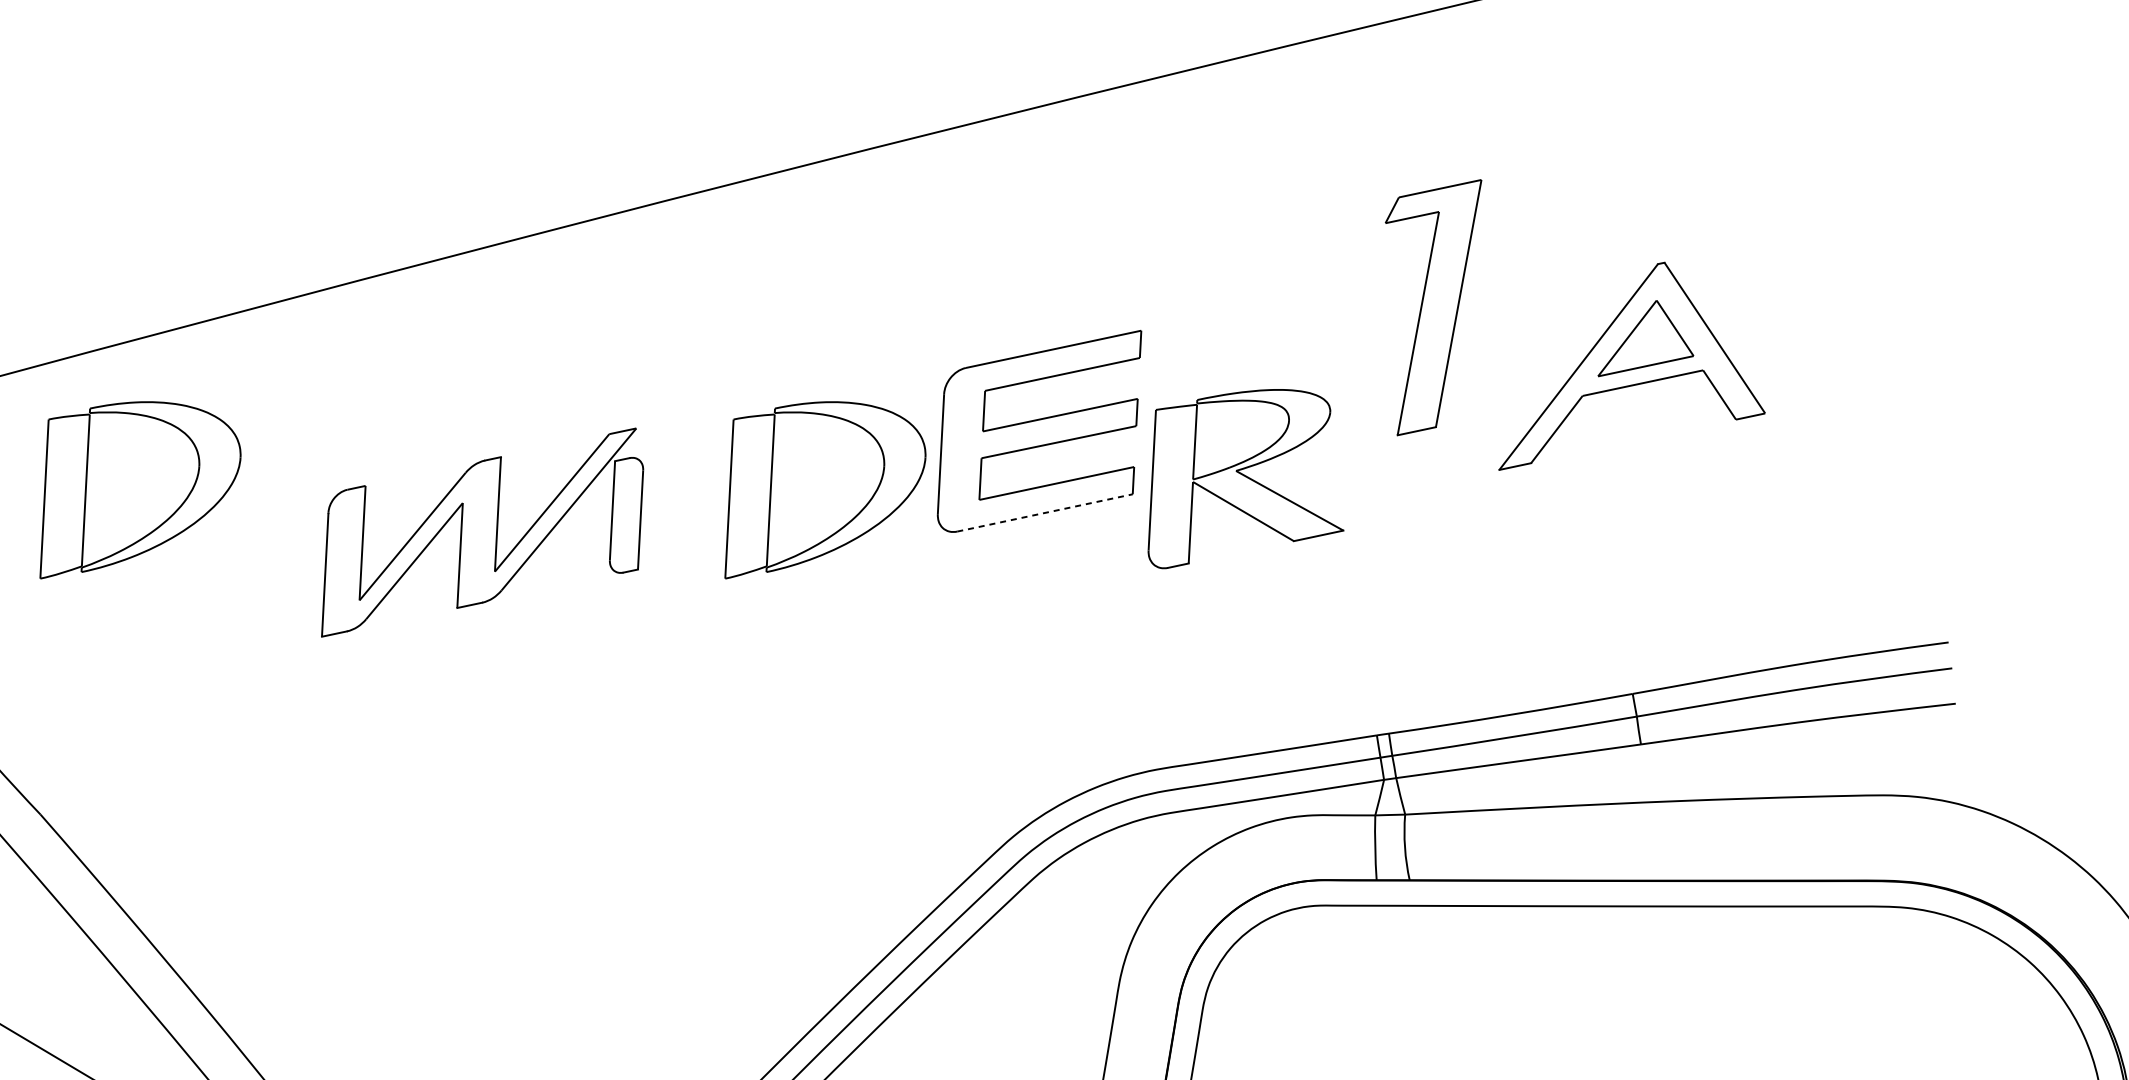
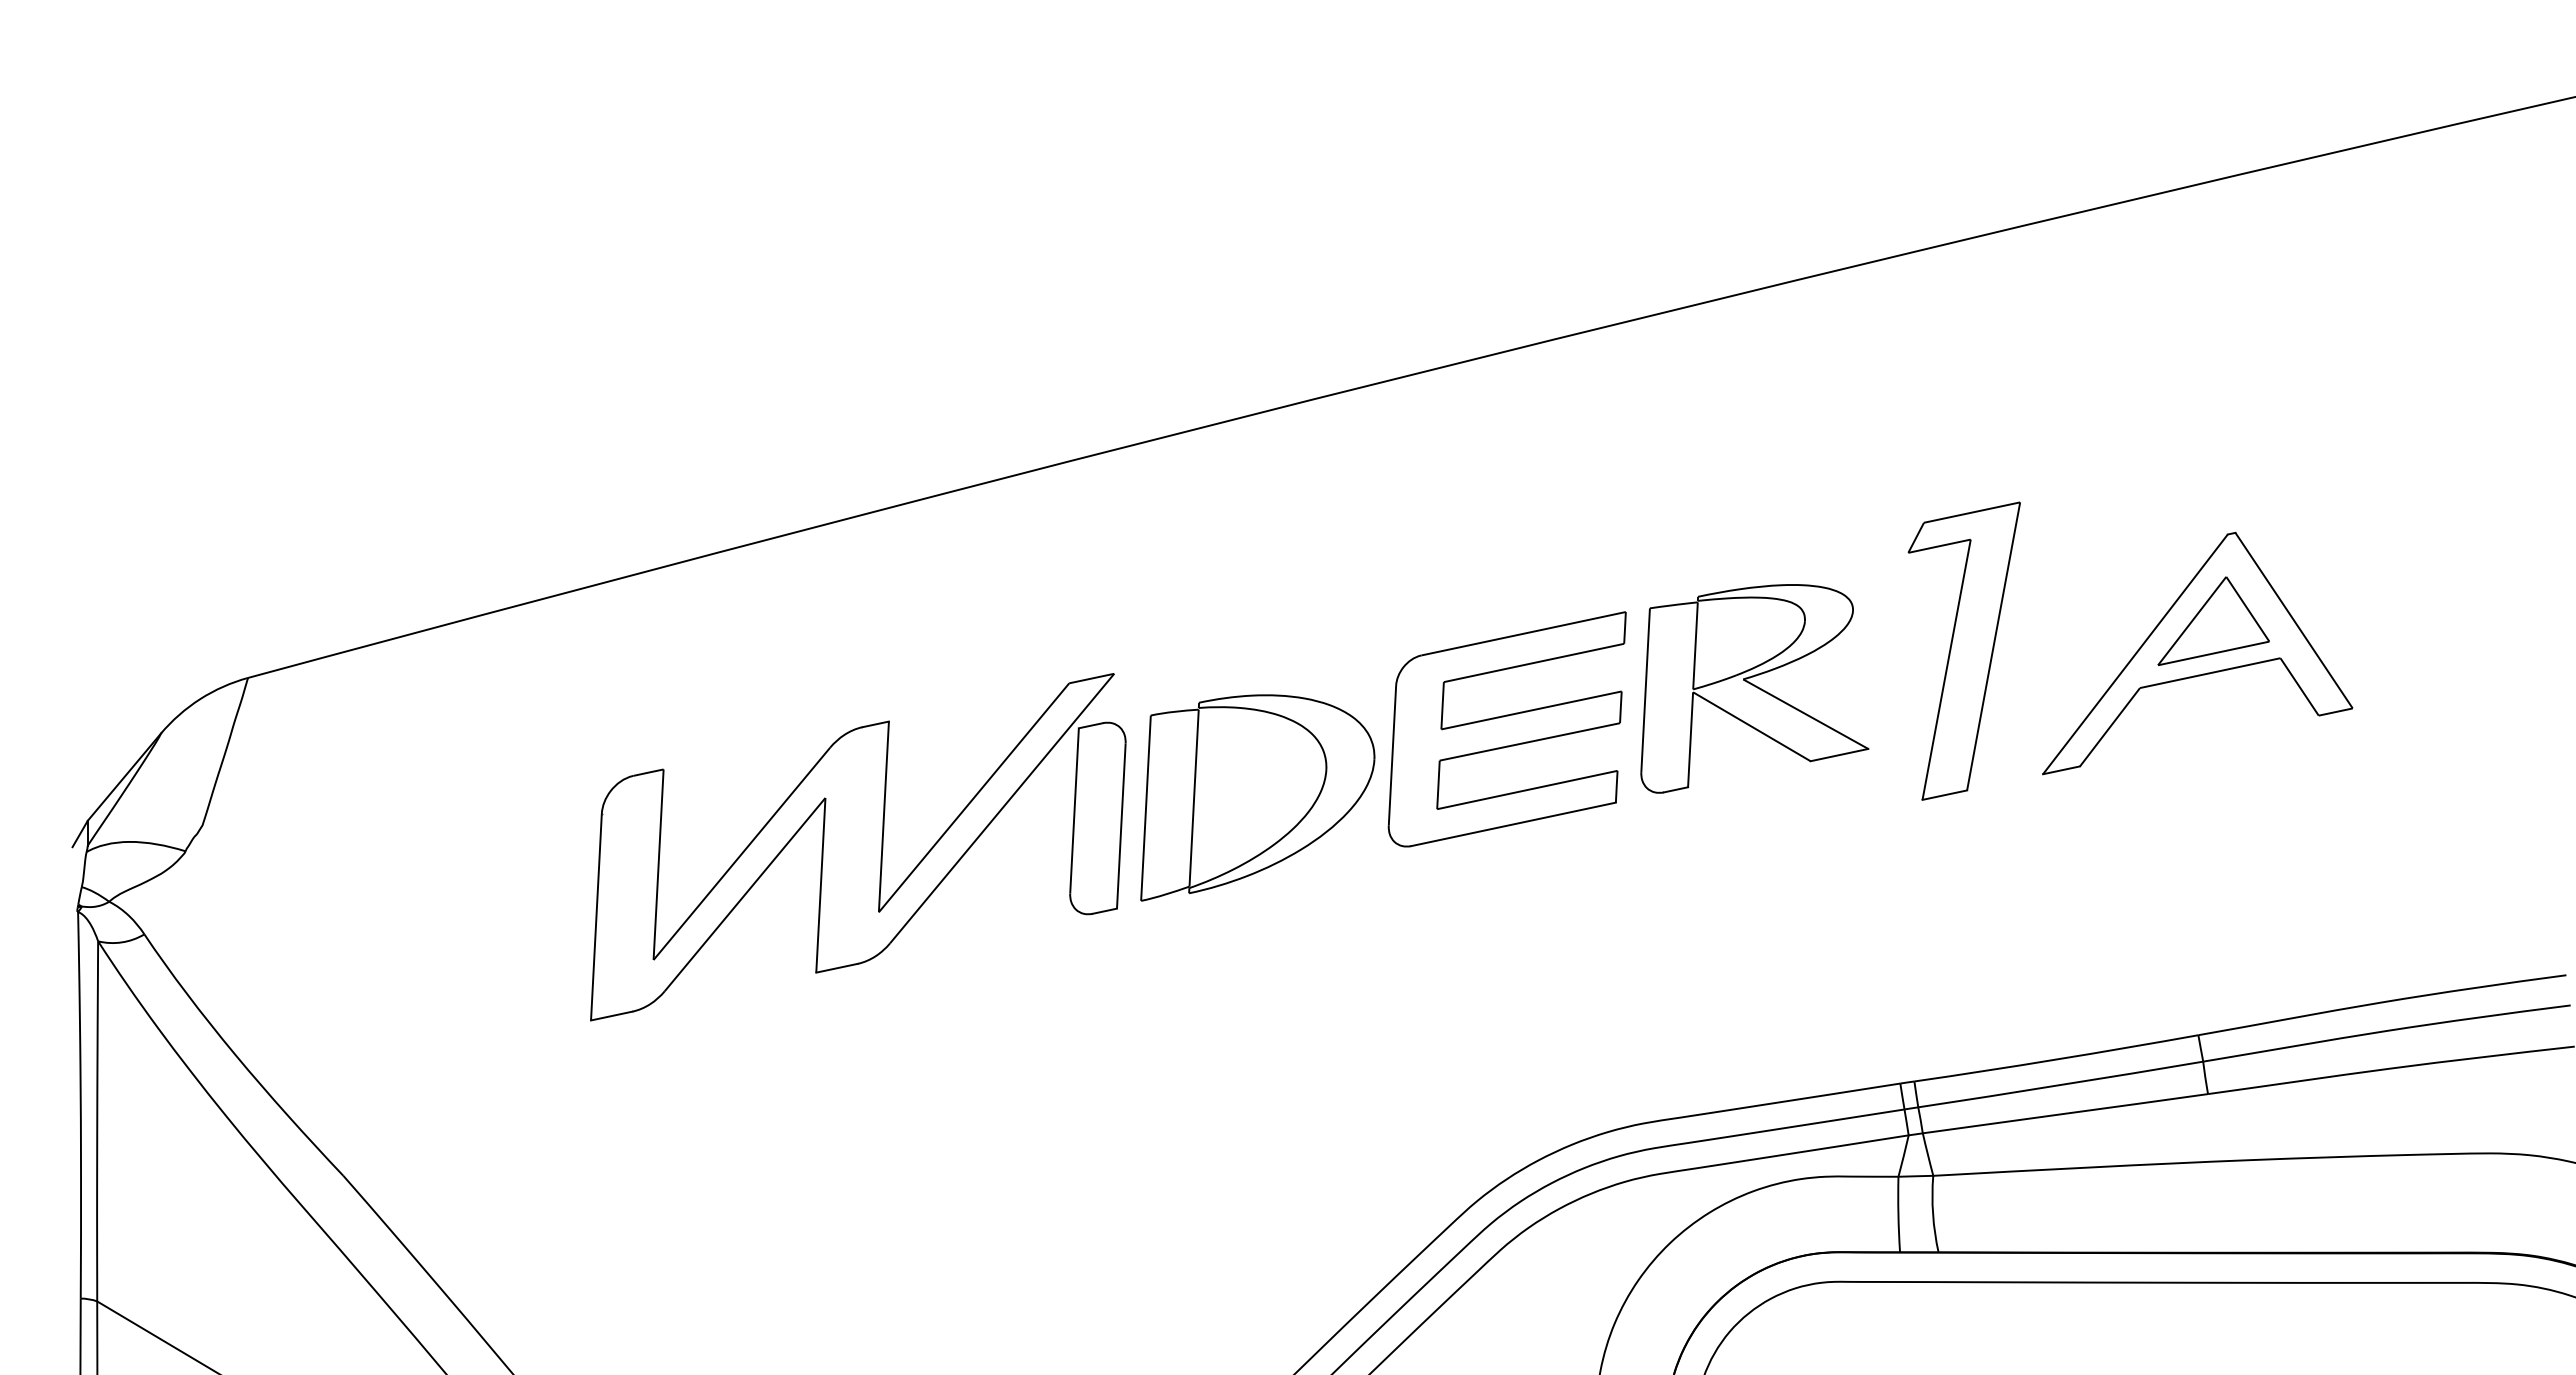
part: (1432, 307) -> (1963, 650), moved
part: (1245, 478) -> (1754, 688), moved
part: (140, 489) -> (459, 797), removed
line: (1044, 513) -> (1513, 824), dashed -> solid
part: (482, 532) -> (858, 847), size x1.43

